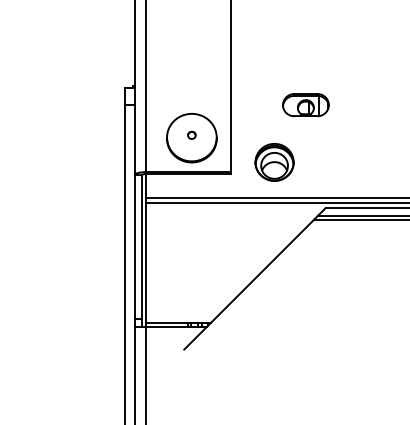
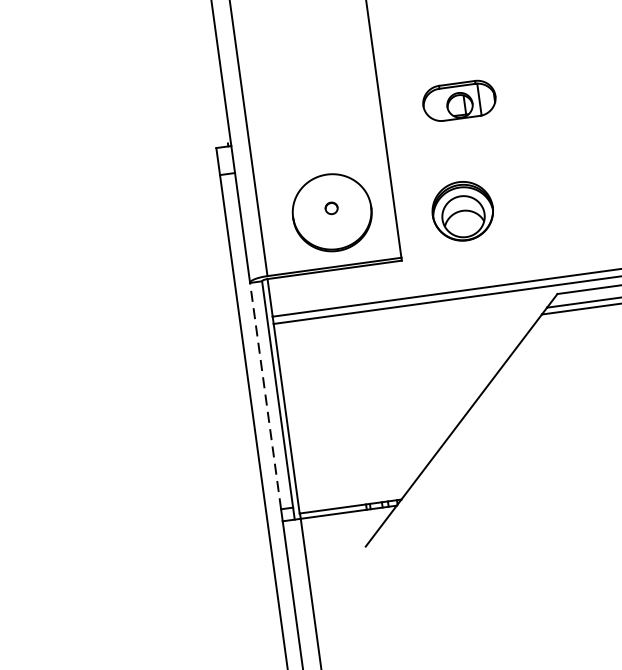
part: (305, 105) -> (458, 101), moved
part: (274, 162) -> (462, 211), moved
line: (134, 246) -> (265, 395), solid -> dashed

